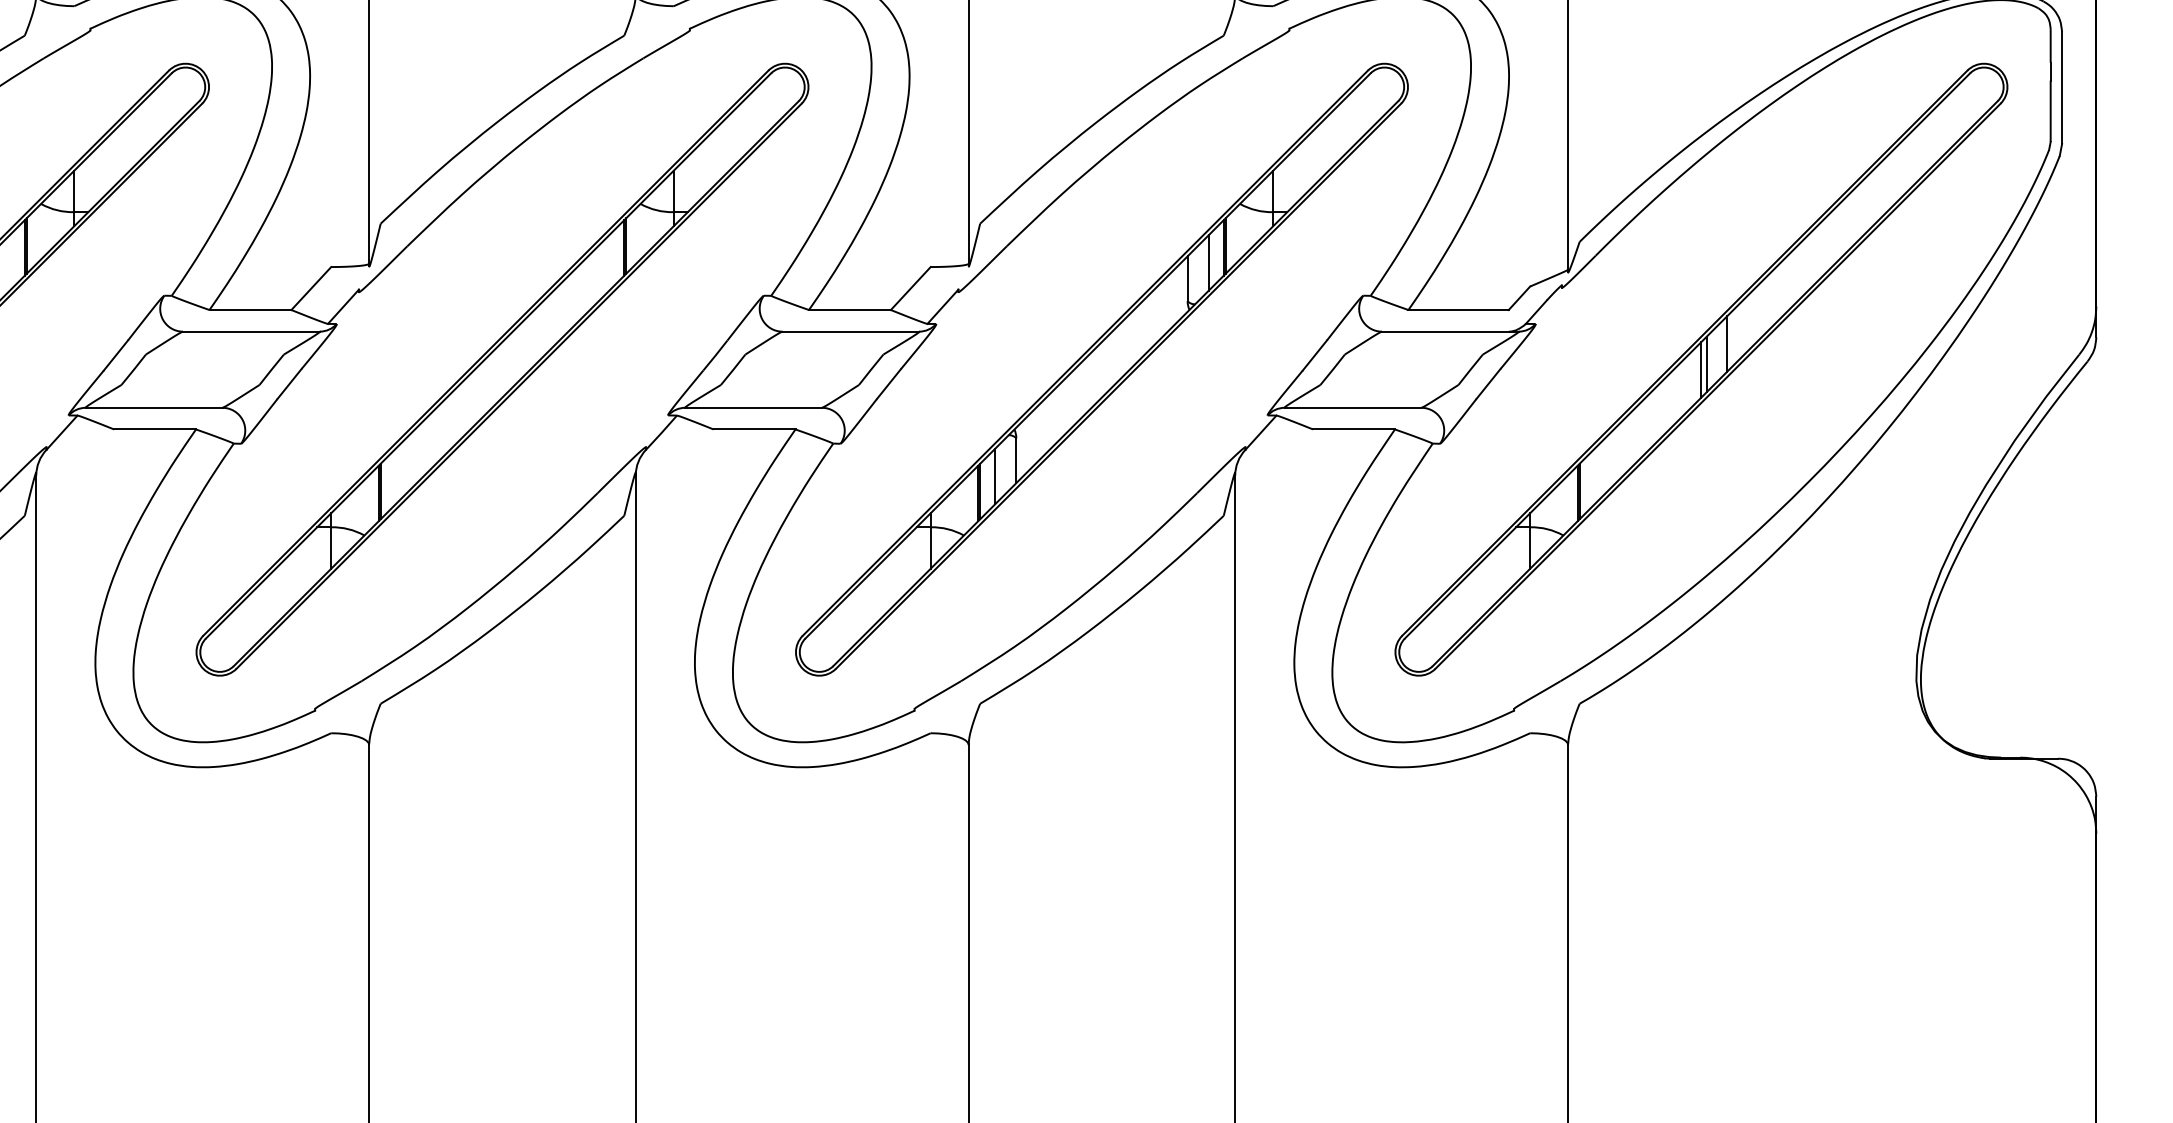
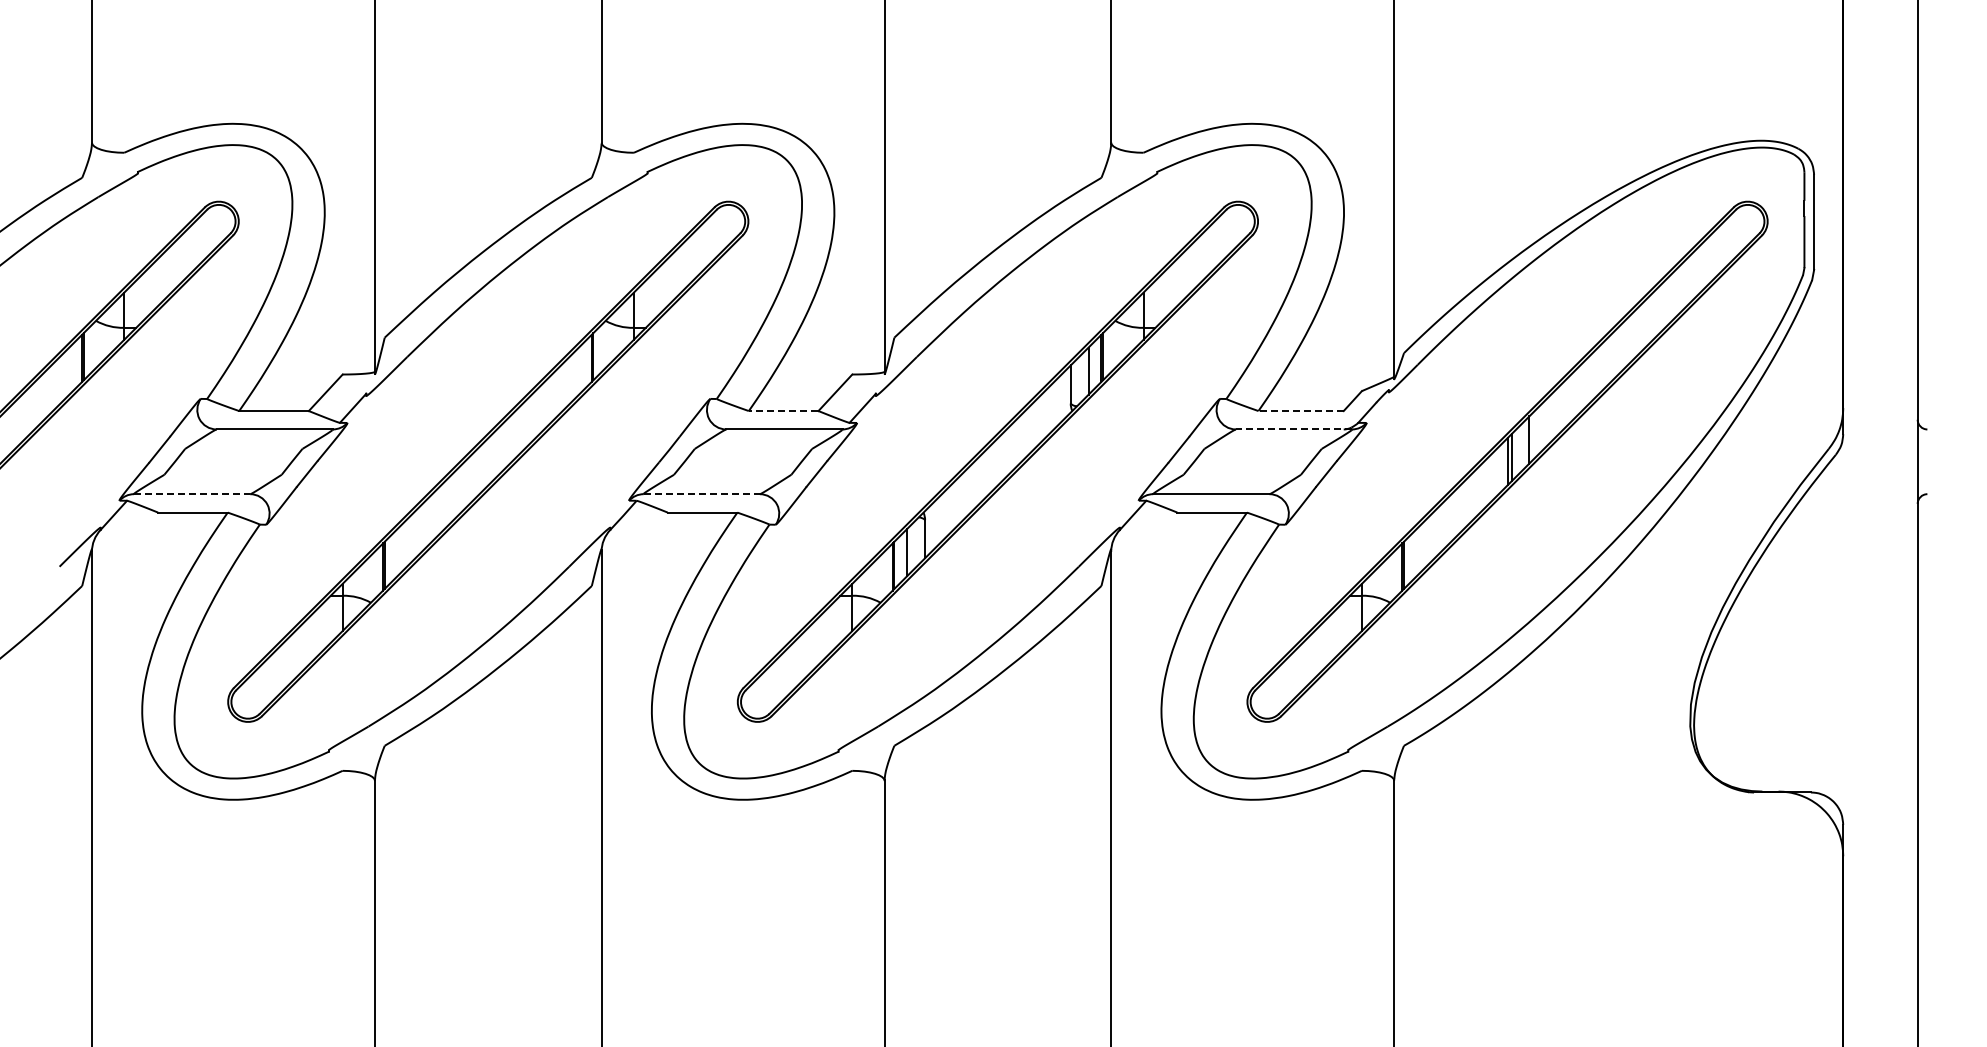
line: (849, 310) -> (783, 411), solid -> dashed
line: (1459, 310) -> (1301, 411), solid -> dashed
line: (1449, 331) -> (1293, 429), solid -> dashed
line: (154, 408) -> (192, 494), solid -> dashed
line: (754, 408) -> (702, 494), solid -> dashed

